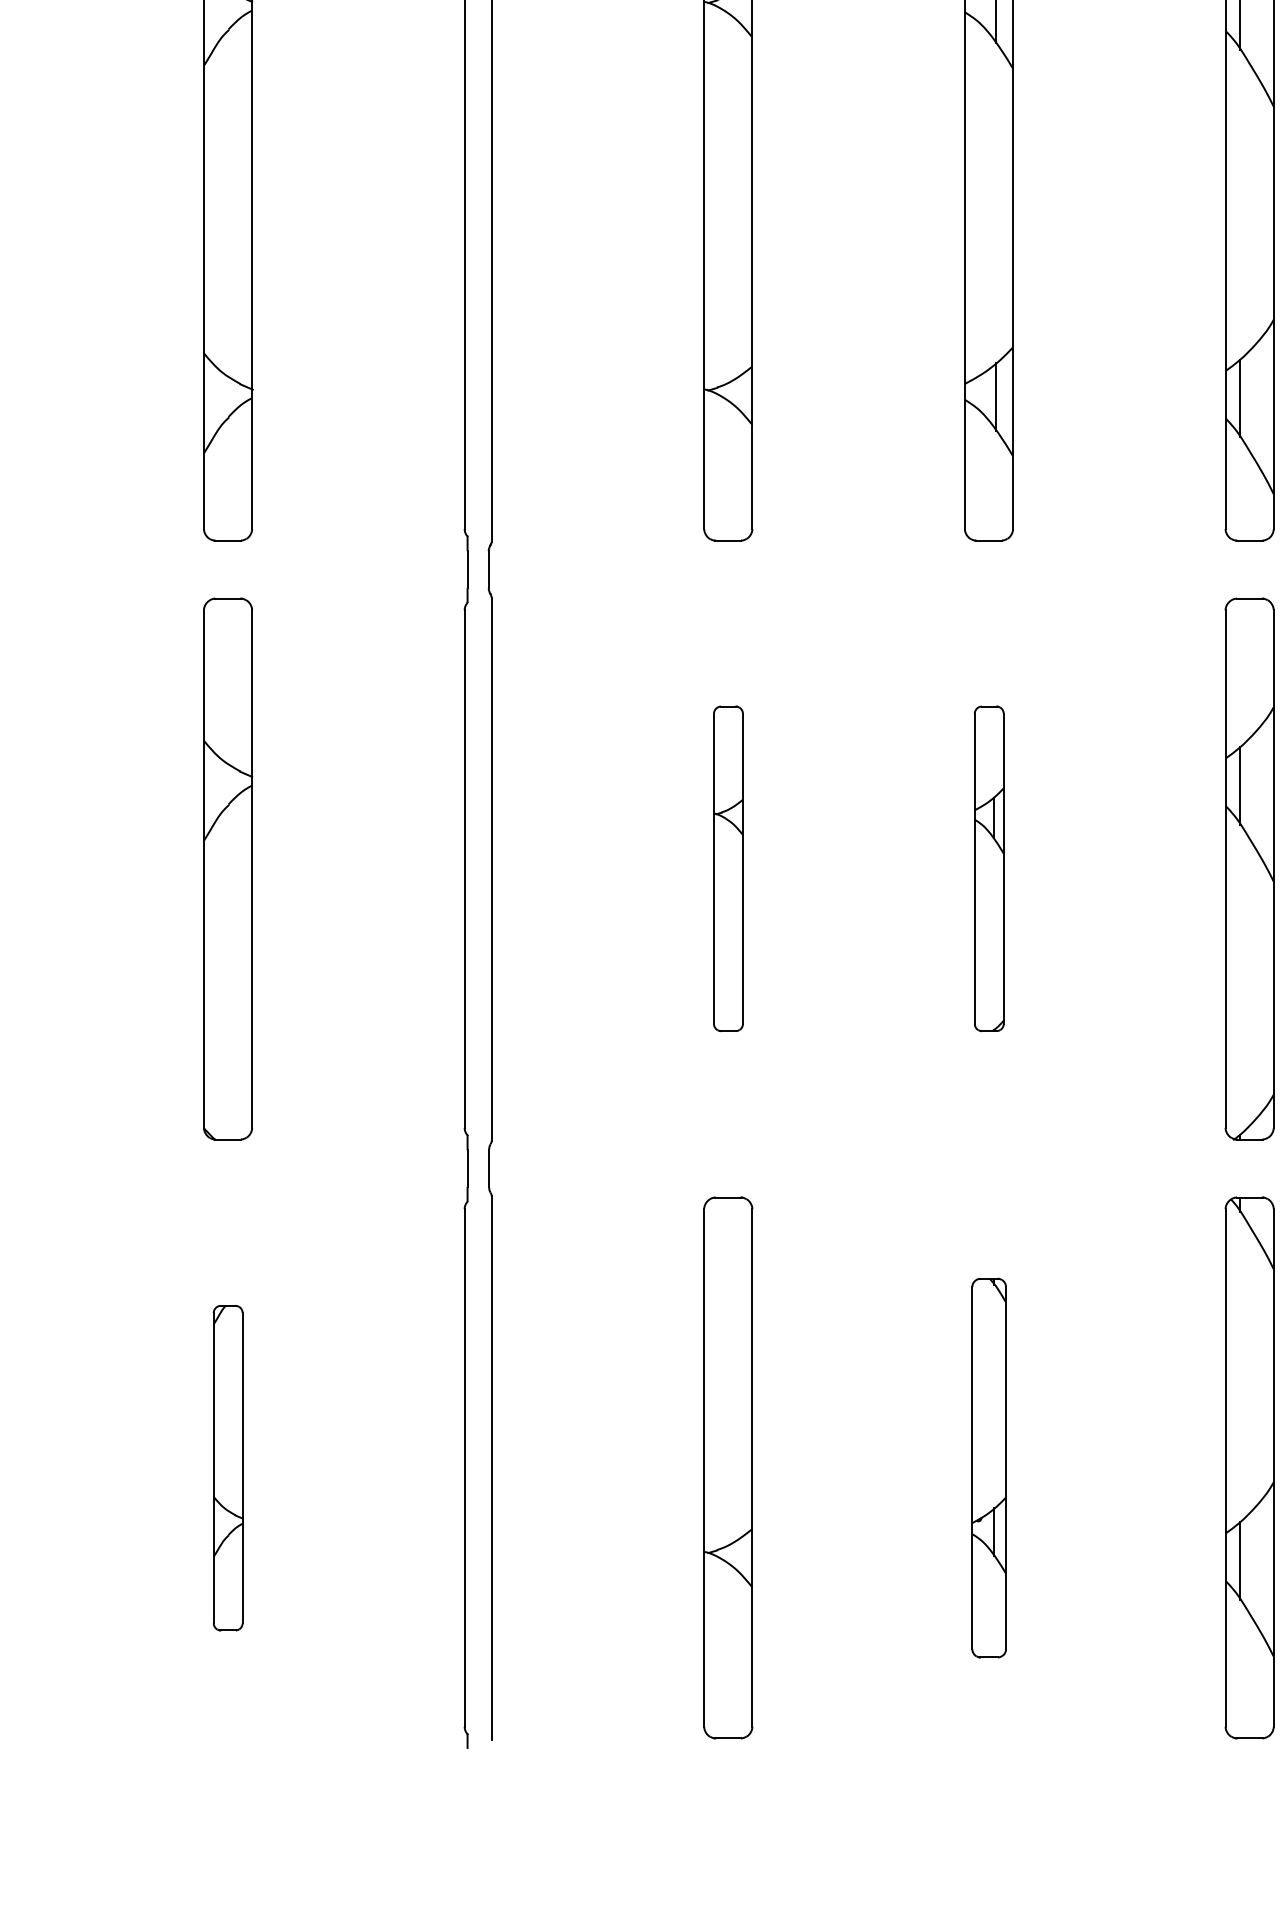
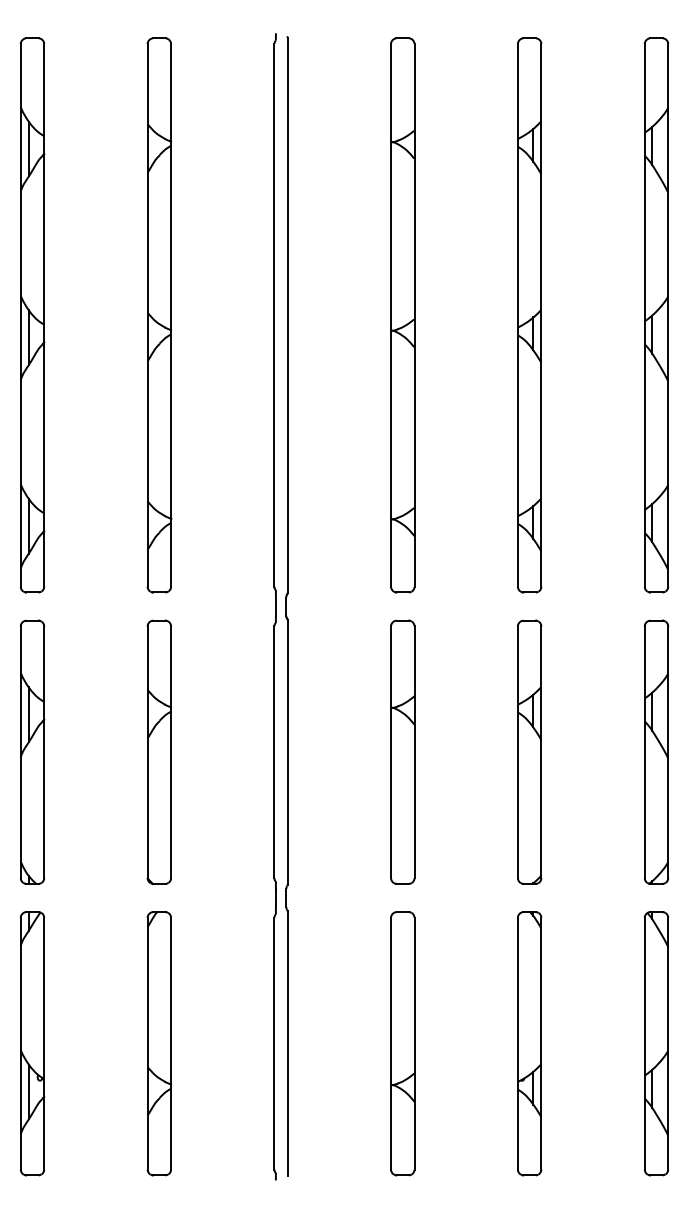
part: (727, 867) -> (402, 751), size x1.67
part: (988, 867) -> (529, 751), size x1.67
part: (228, 1467) -> (159, 1043), size x1.67
part: (988, 1467) -> (529, 1043), size x1.43

